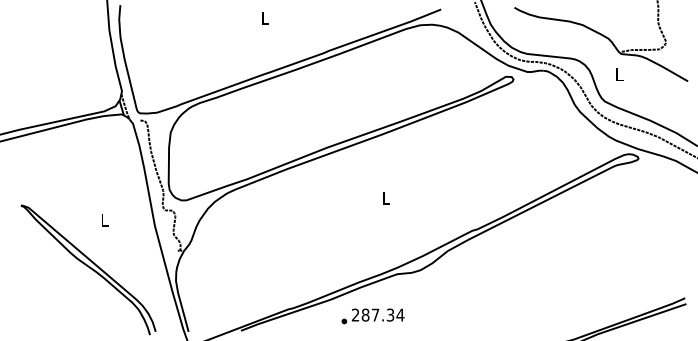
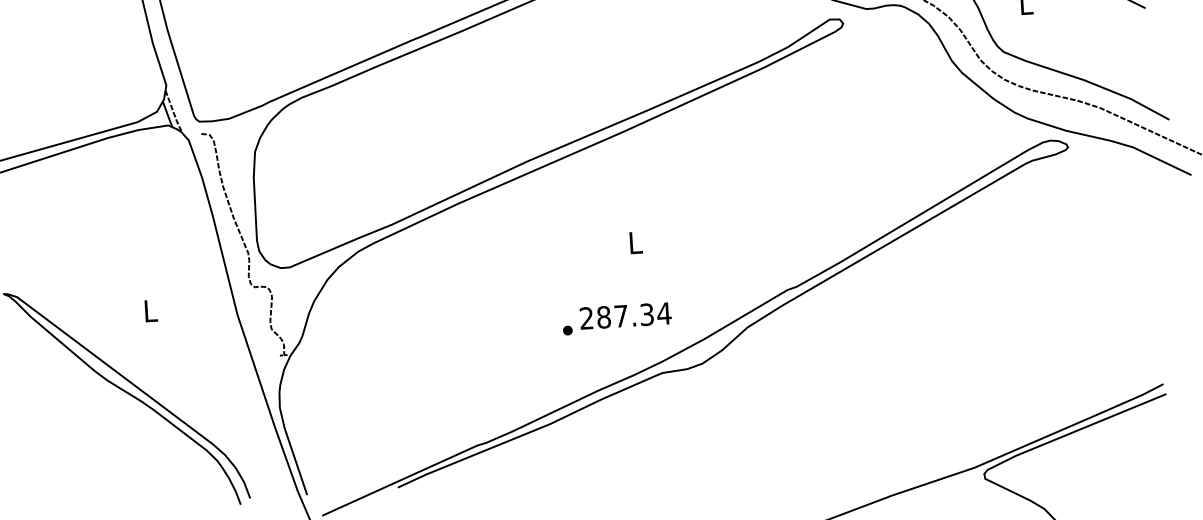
text: (372, 316) -> (616, 318), moved

